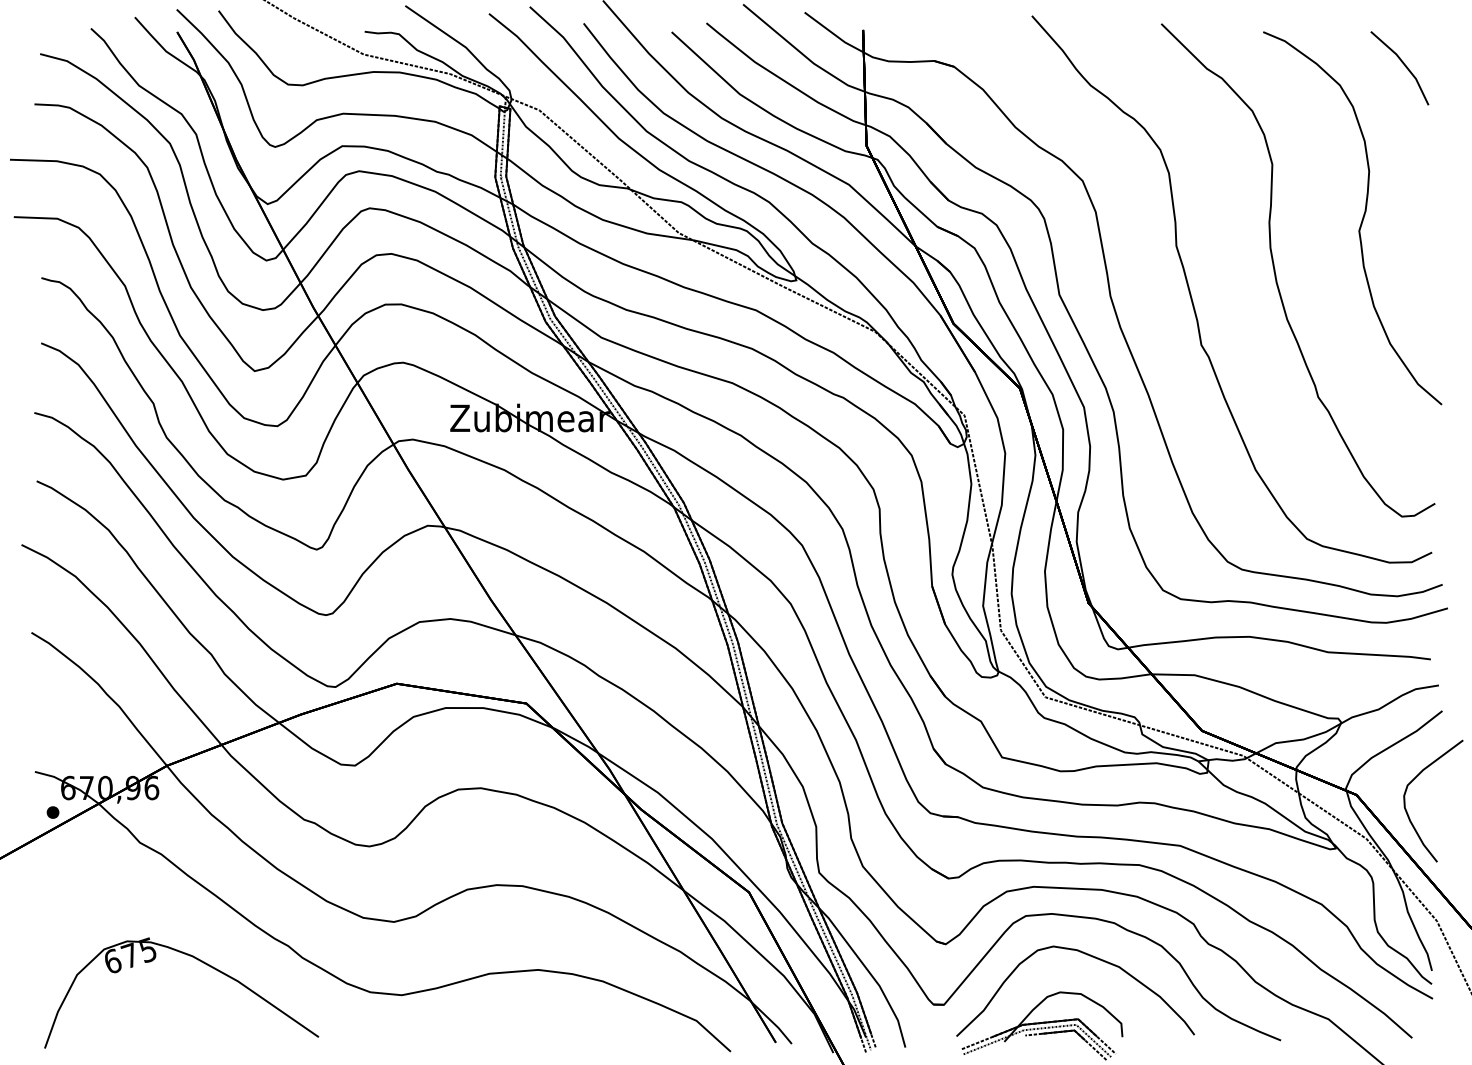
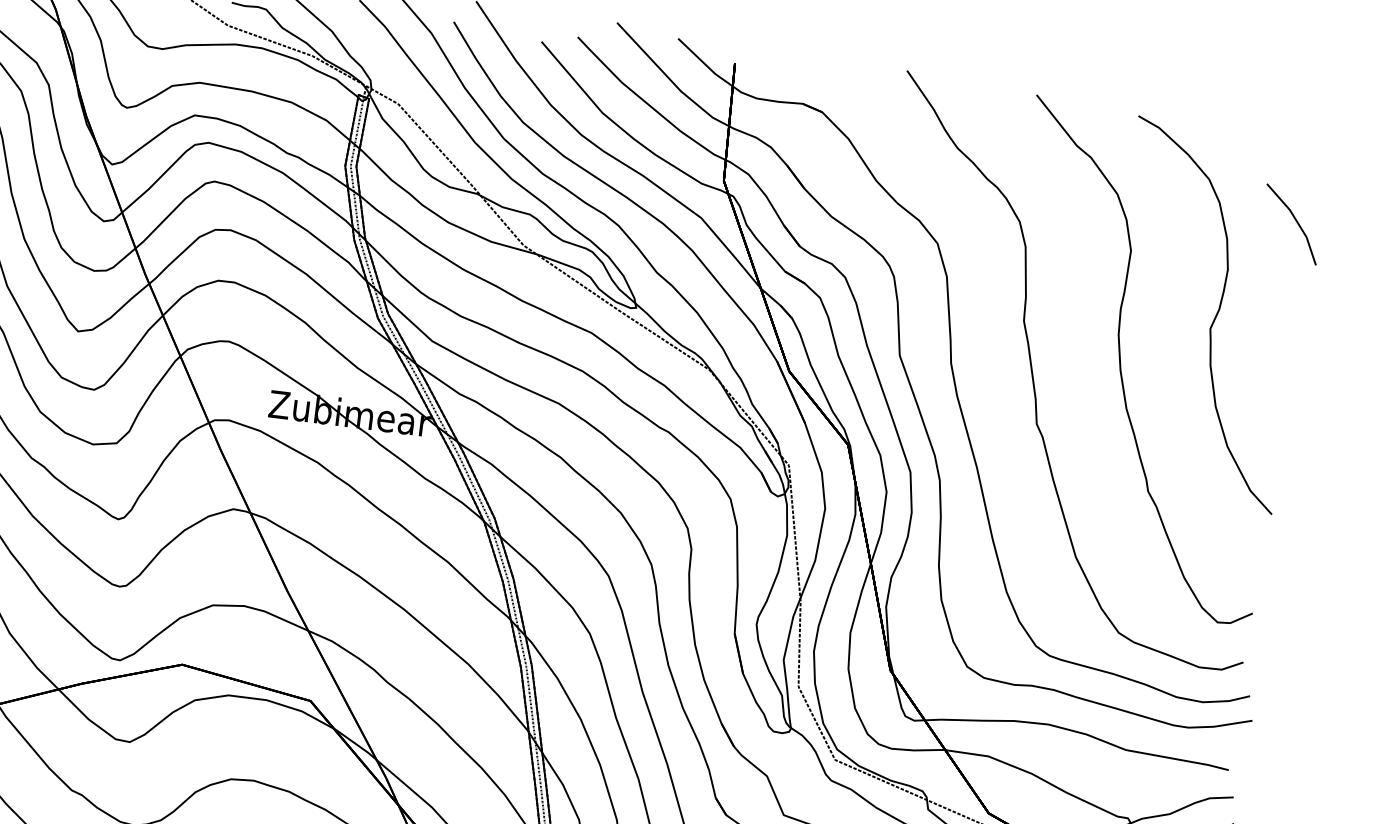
part: (1399, 68) -> (1291, 224), moved

